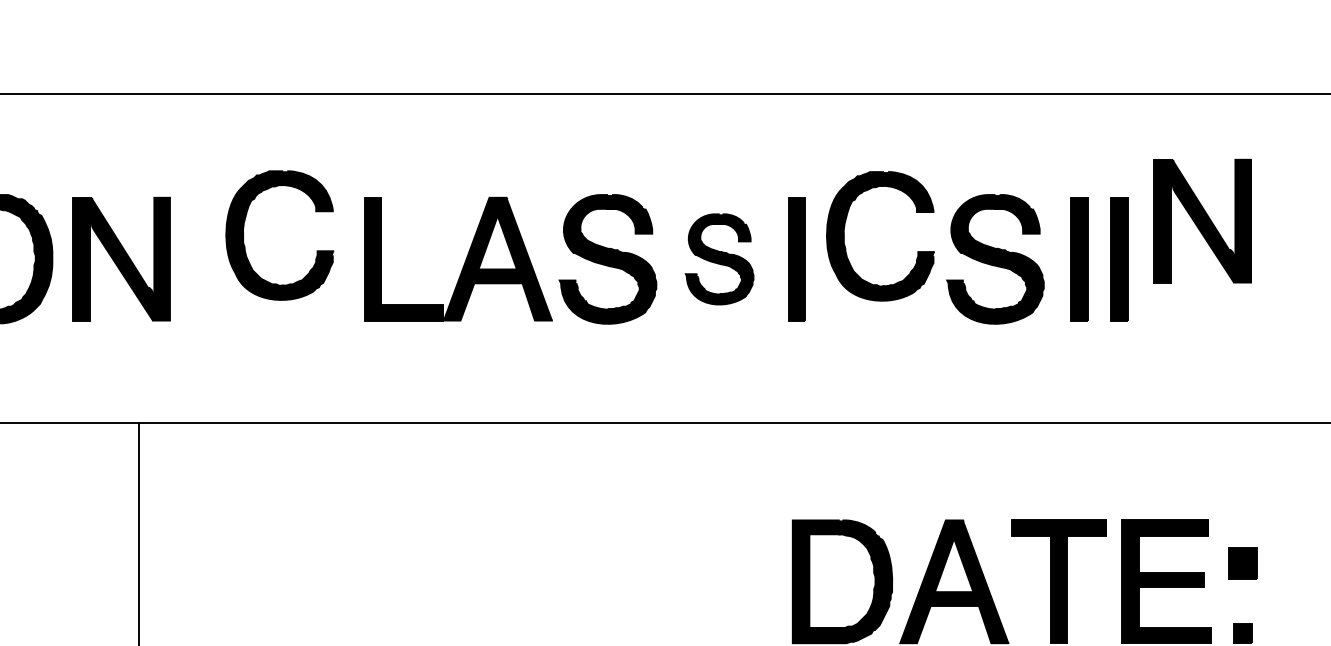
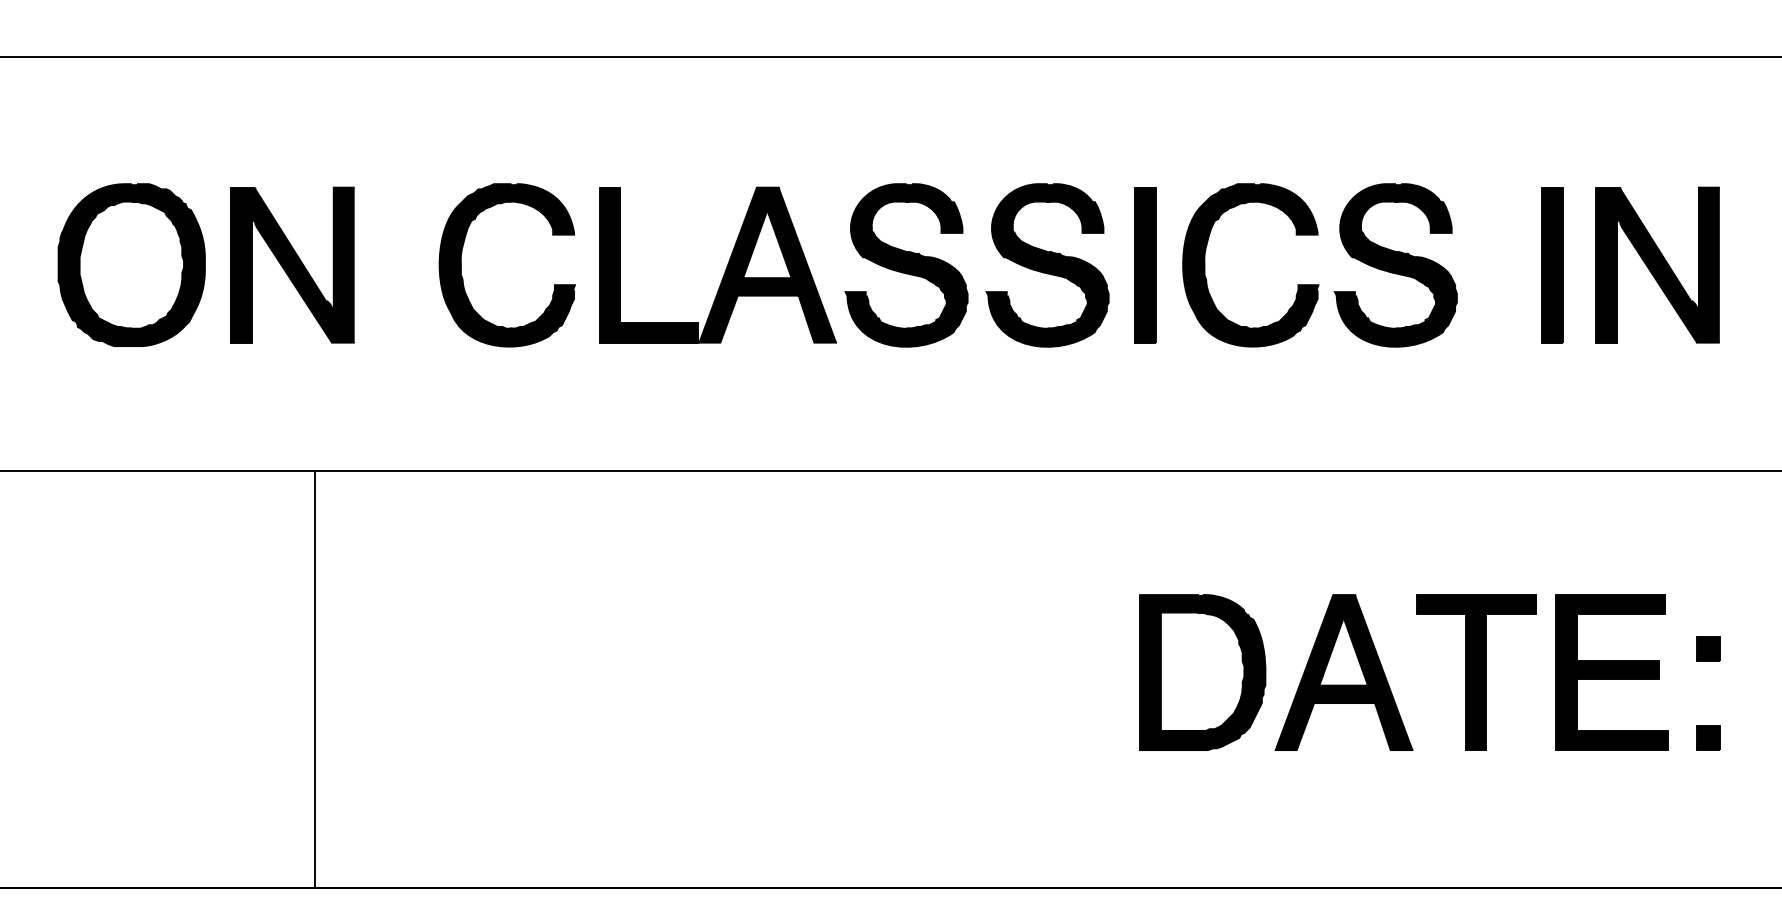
part: (1202, 220) -> (1657, 264), moved
part: (844, 236) -> (1205, 265), moved
part: (245, 245) -> (463, 278), moved
part: (719, 259) -> (1047, 265), size x1.43
part: (1079, 259) -> (1502, 265), removed
part: (1243, 562) -> (1708, 648), size x0.62

